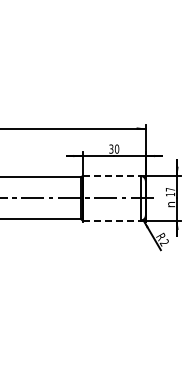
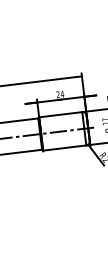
text: (114, 148) -> (60, 94), 30 -> 24
line: (111, 175) -> (60, 114), dashed -> solid
line: (111, 220) -> (64, 147), dashed -> solid

